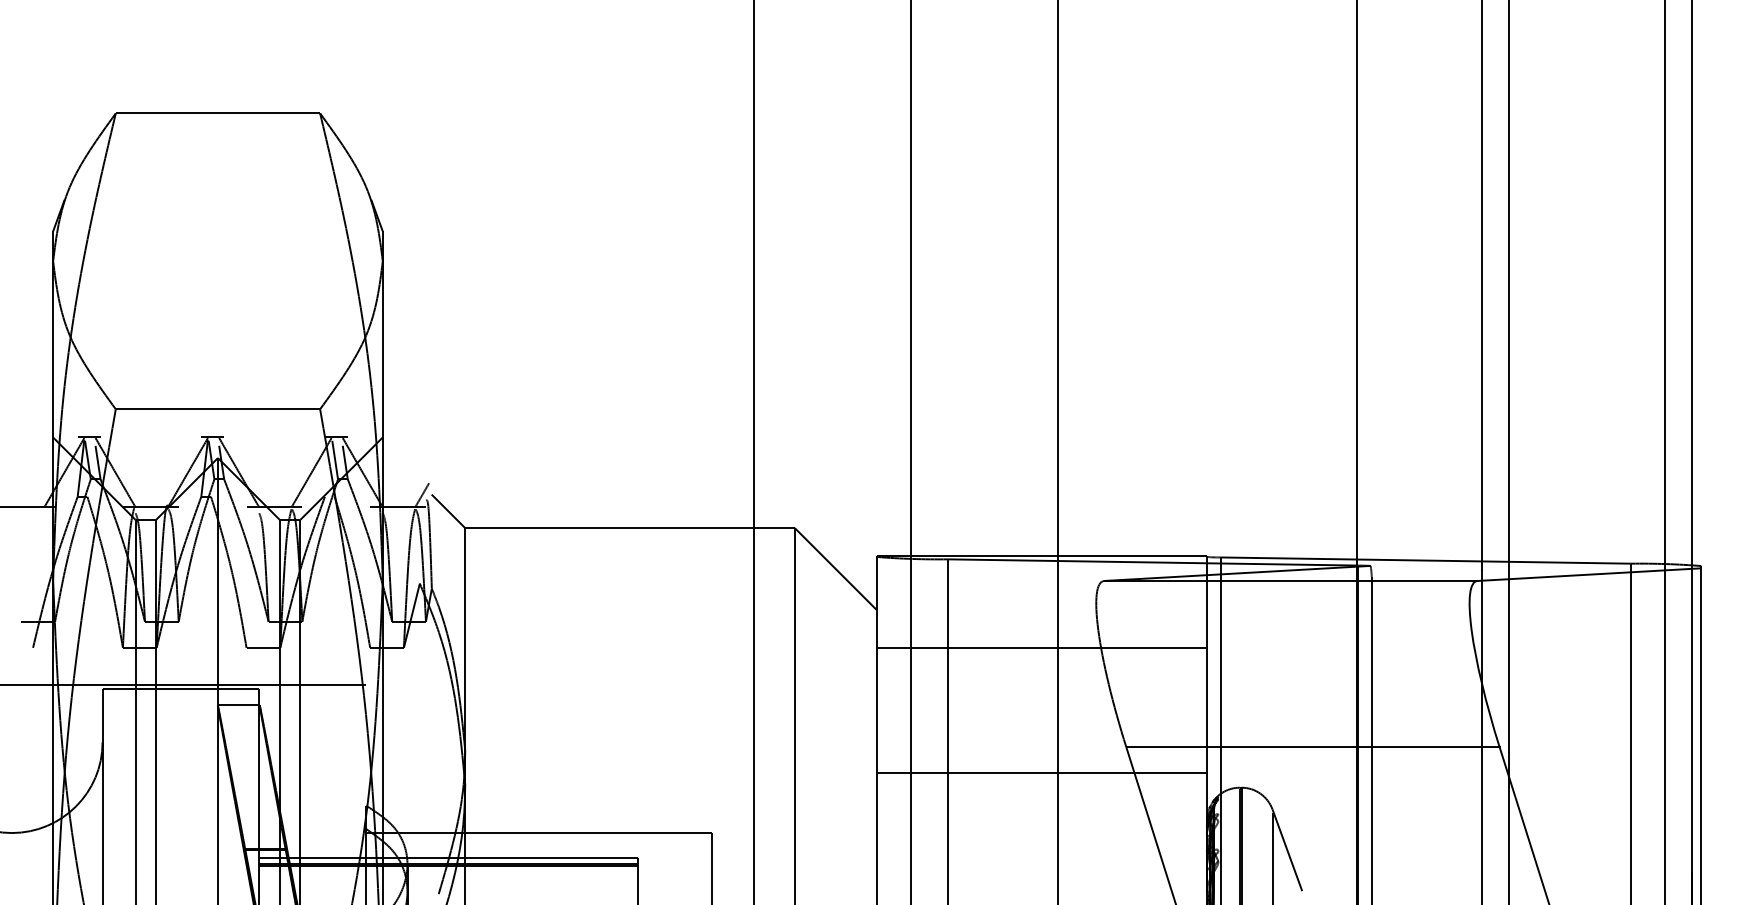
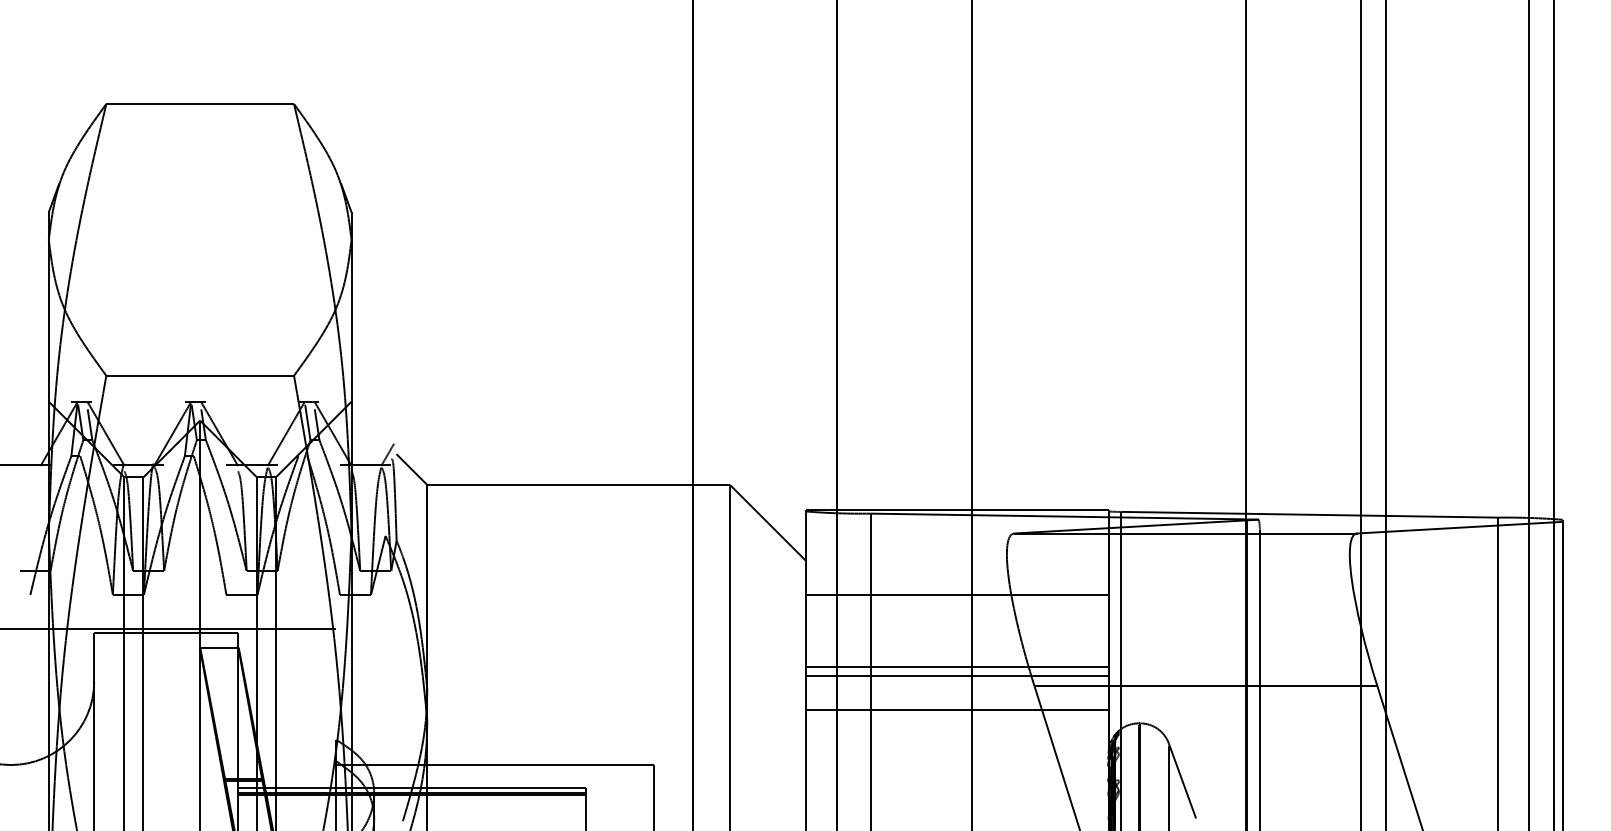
line: (1041, 726) -> (956, 667), added
line: (1041, 735) -> (956, 675), added

